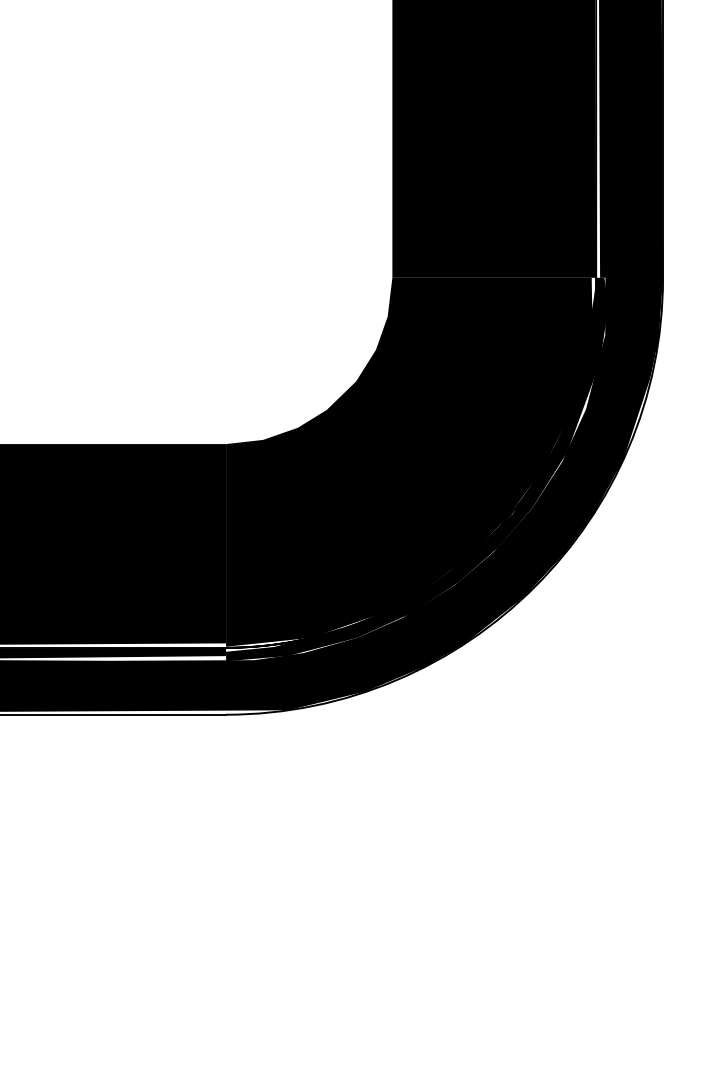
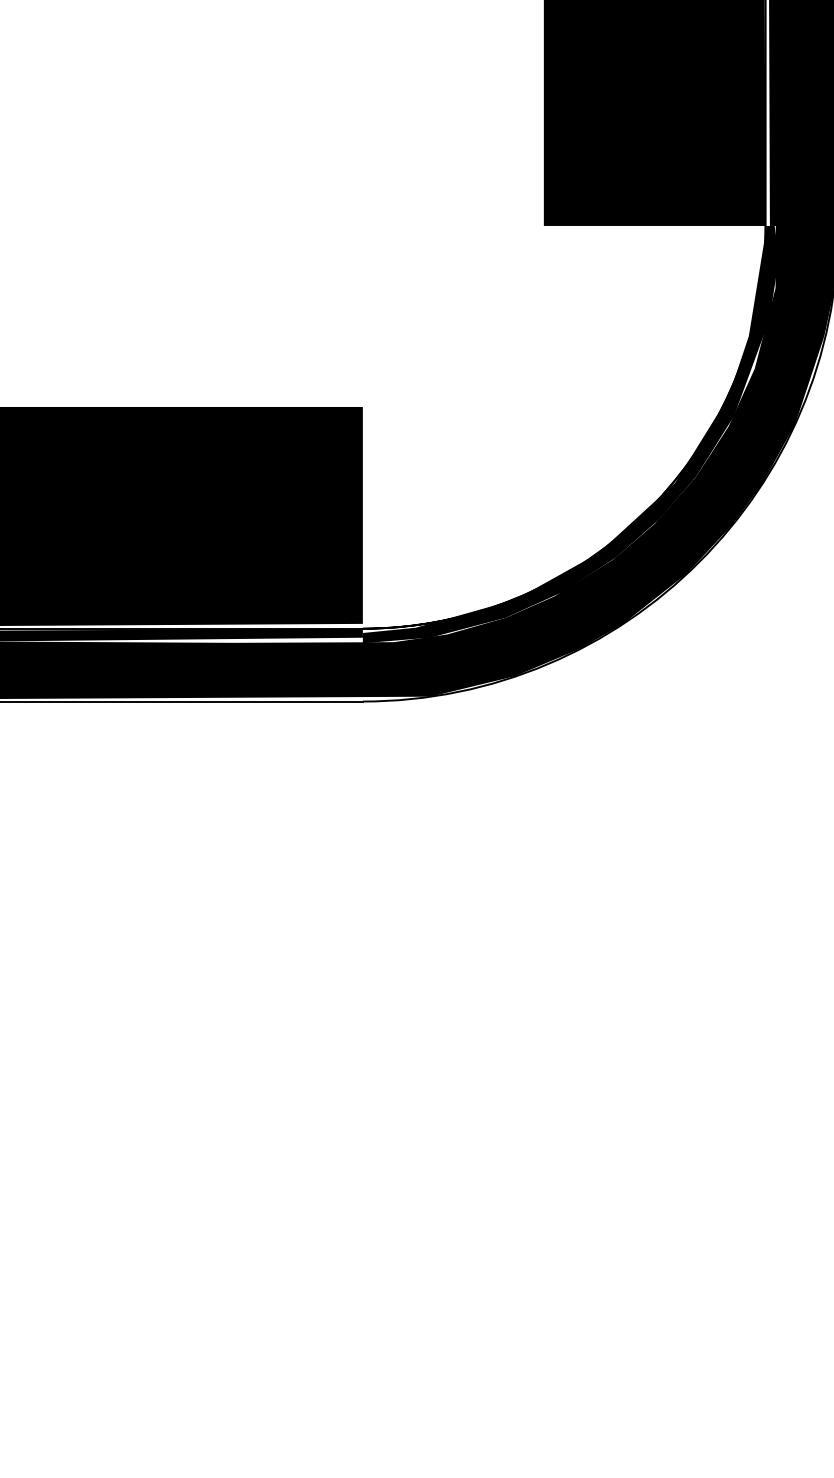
fill: (408, 462) -> (561, 426), removed

